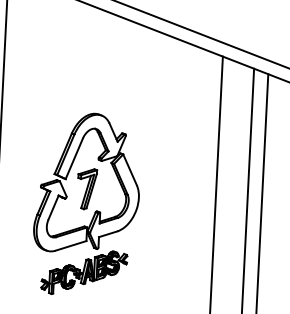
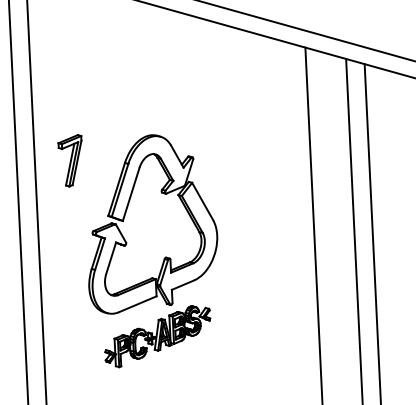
part: (85, 188) -> (69, 160), moved

